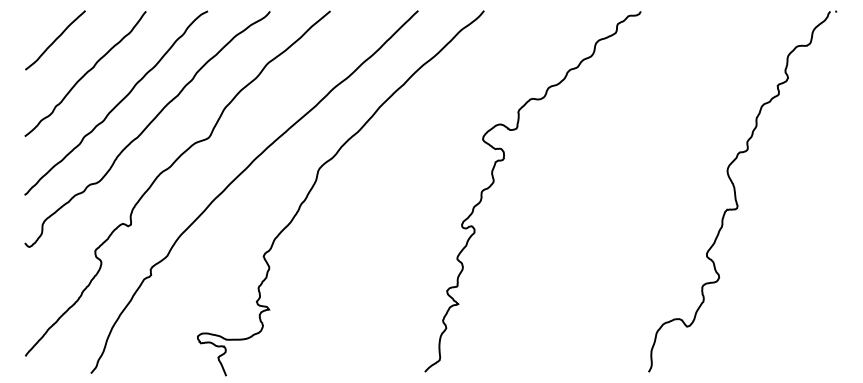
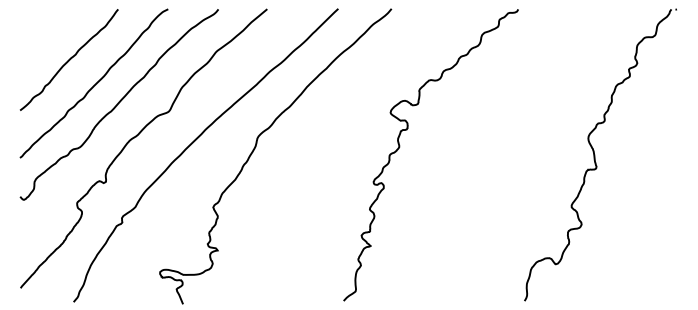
curve: (55, 40) -> (44, 32), removed

